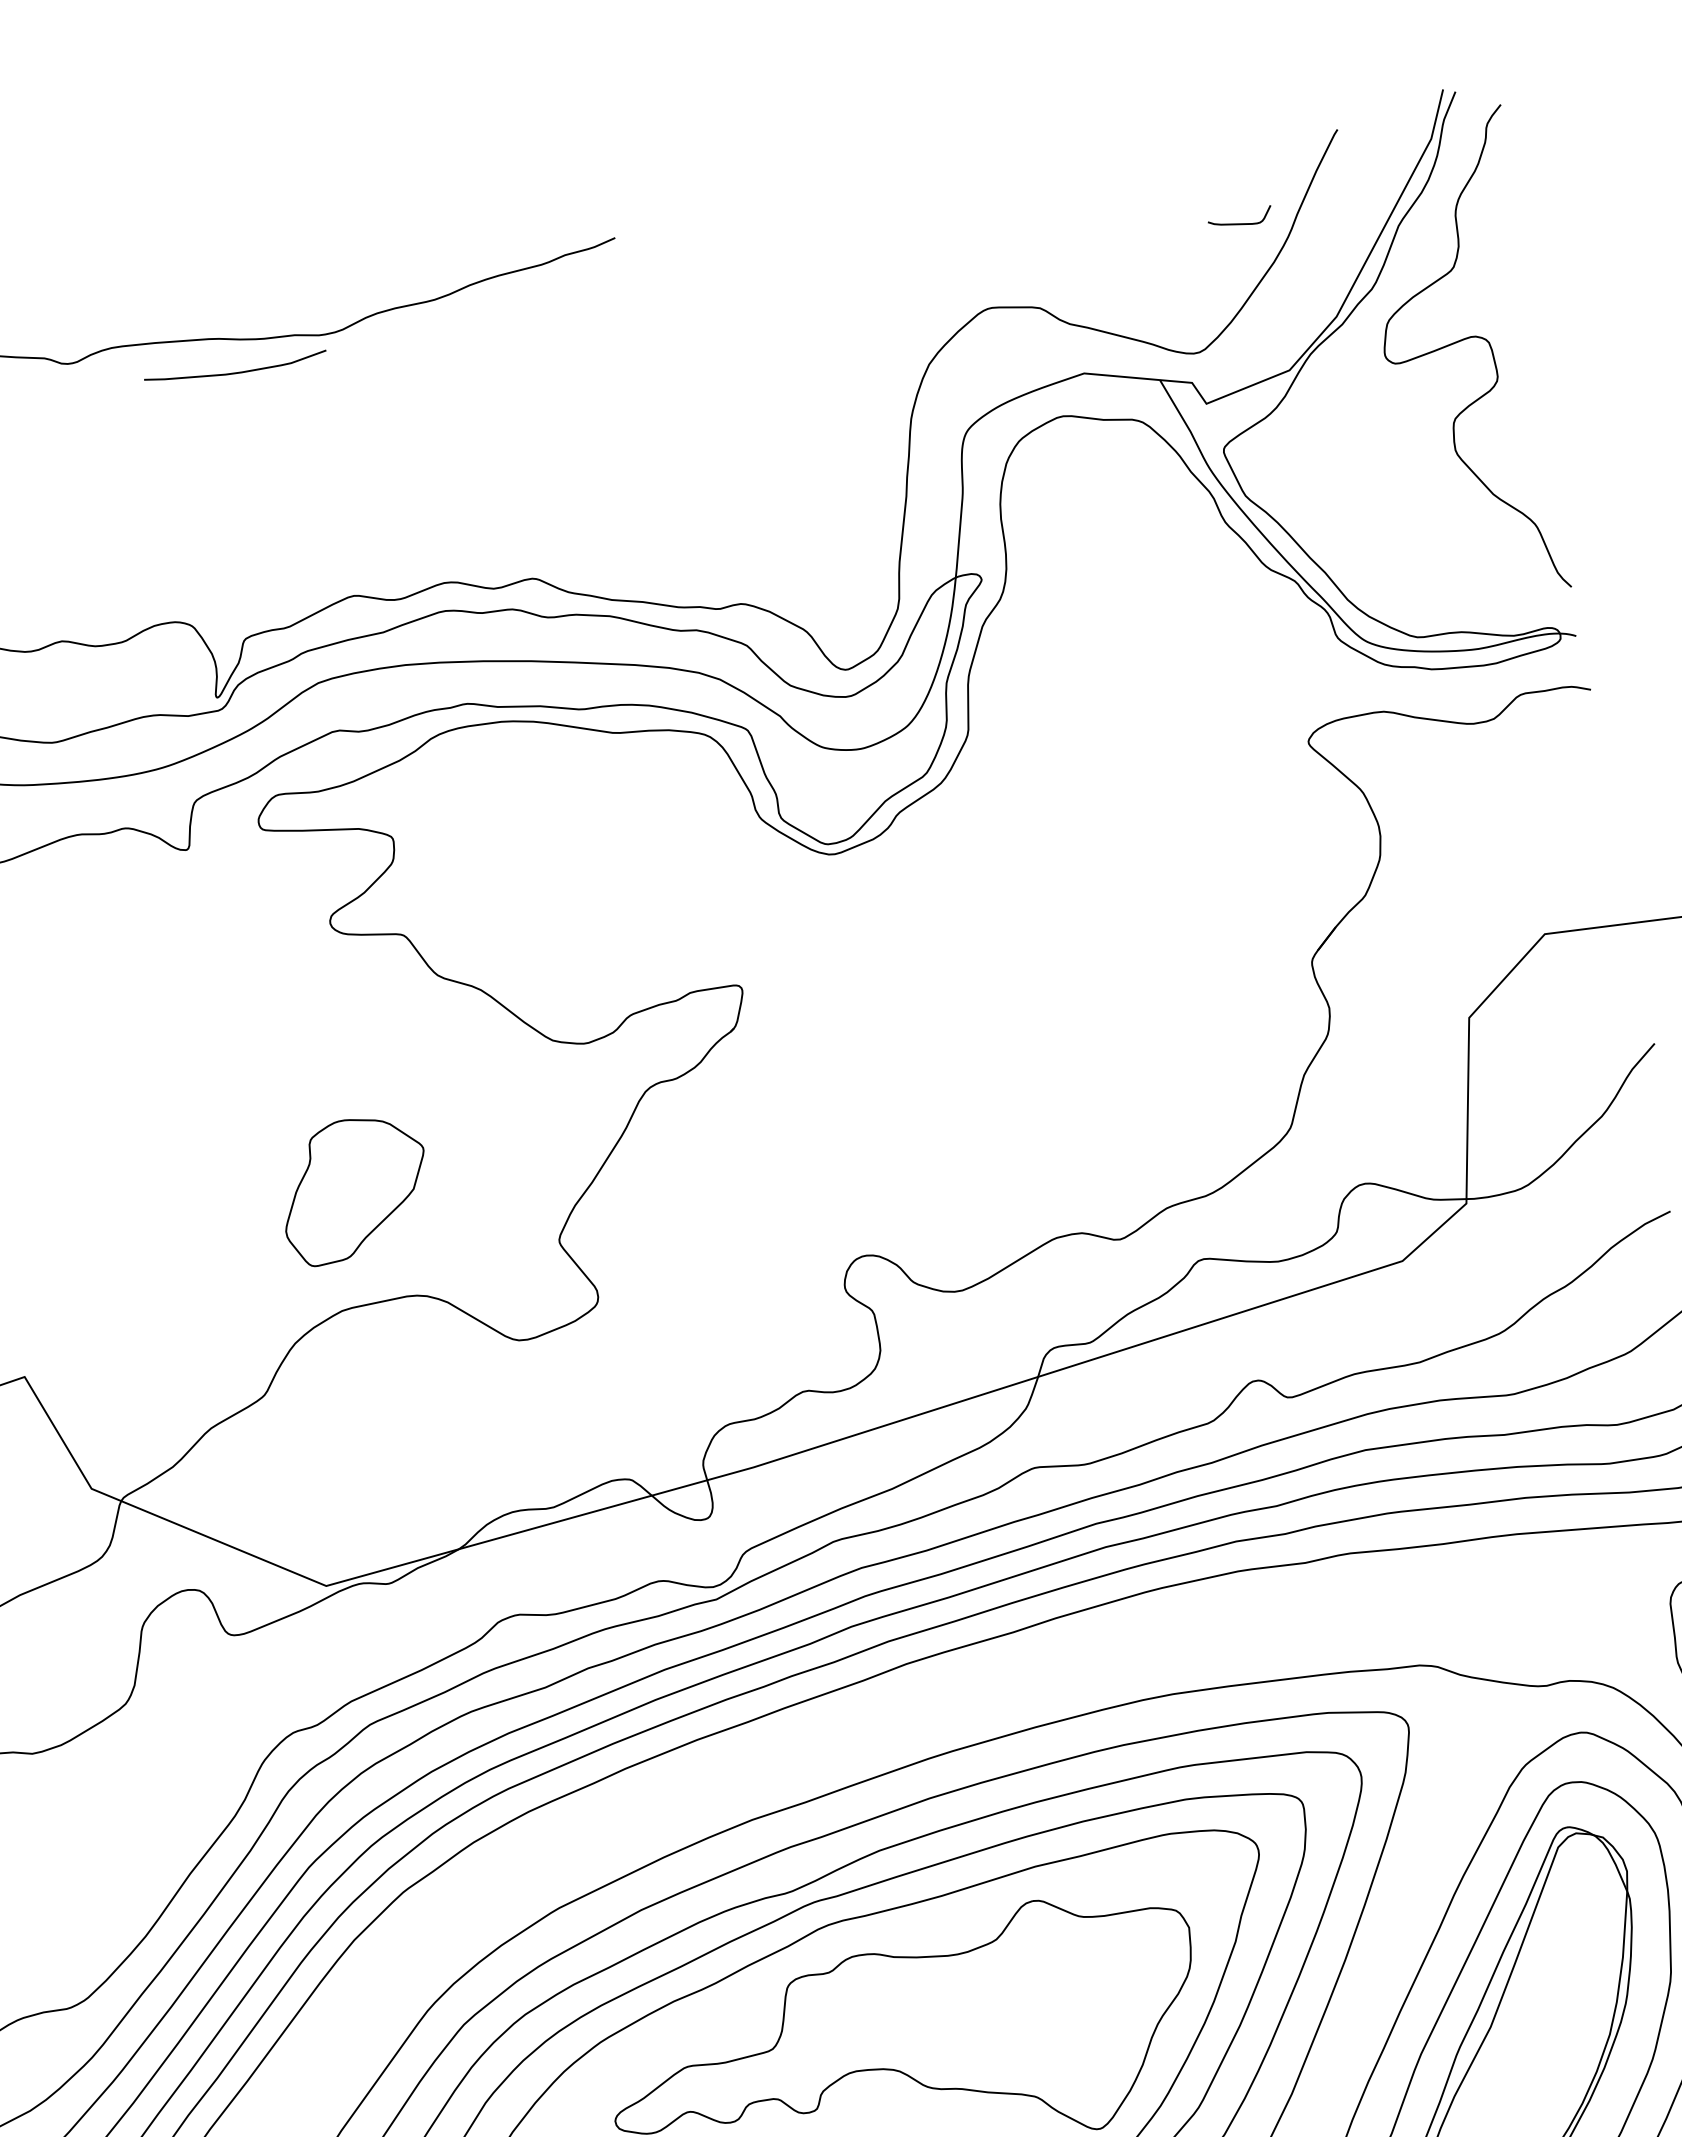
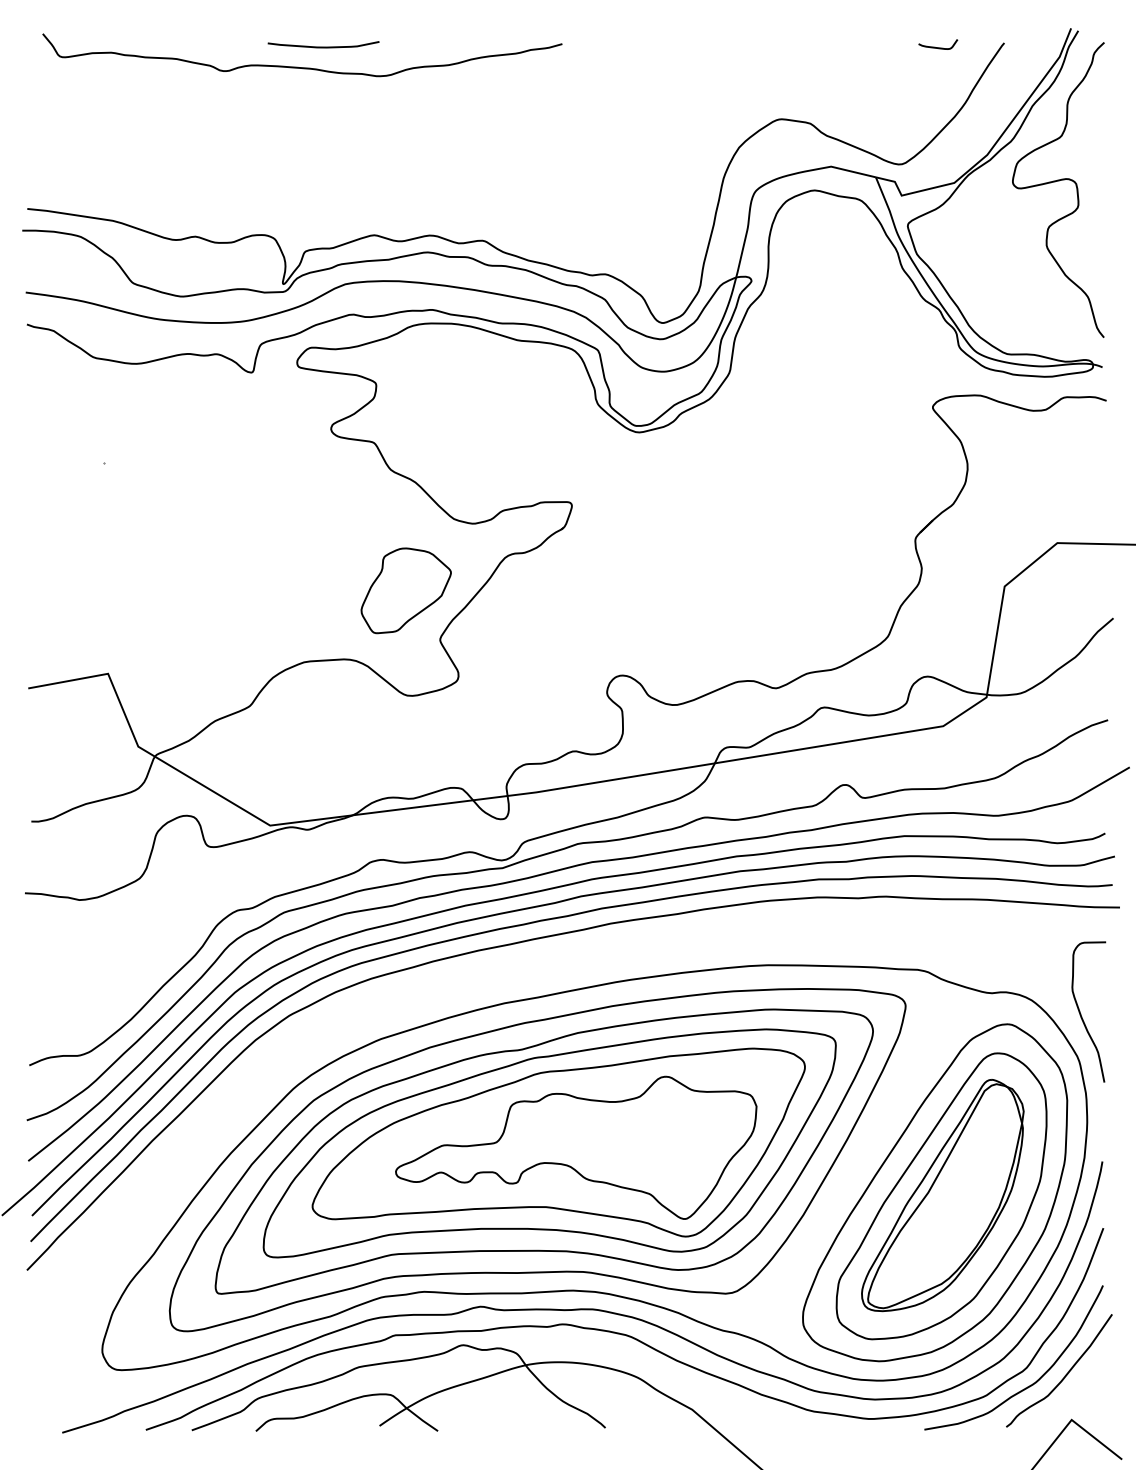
curve: (1241, 223) -> (938, 47), moved
curve: (235, 371) -> (323, 46), moved
part: (353, 1189) -> (405, 590), moved

